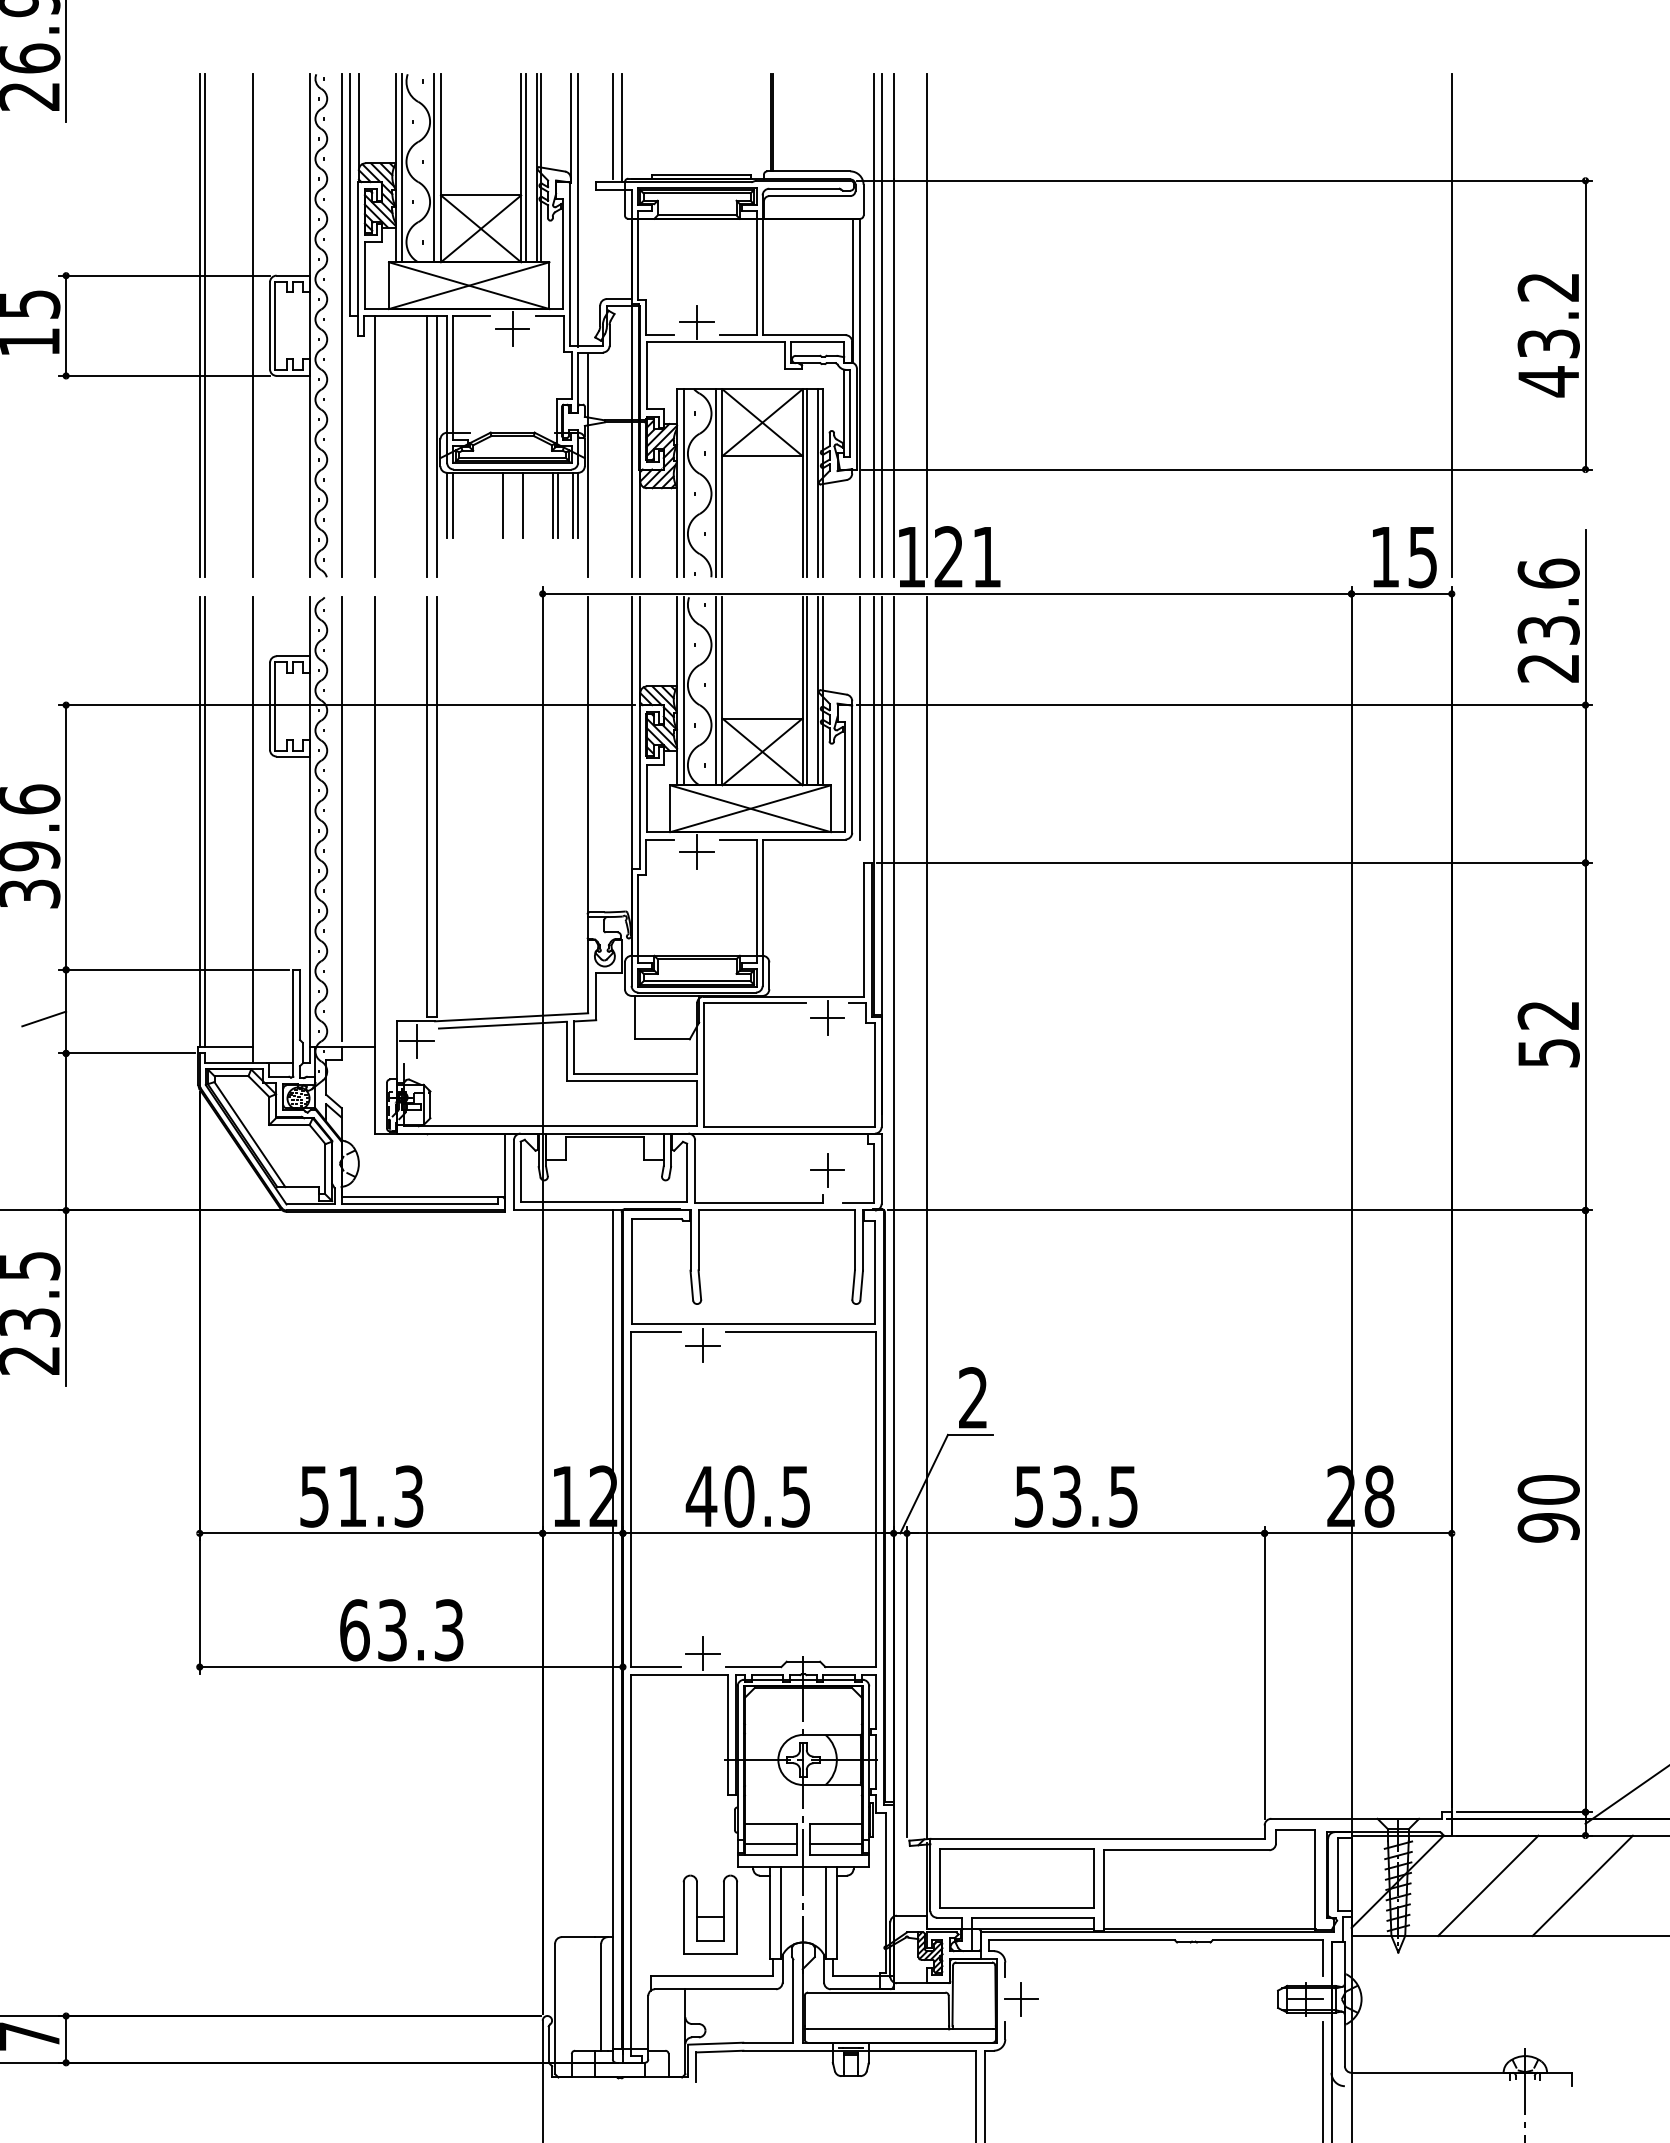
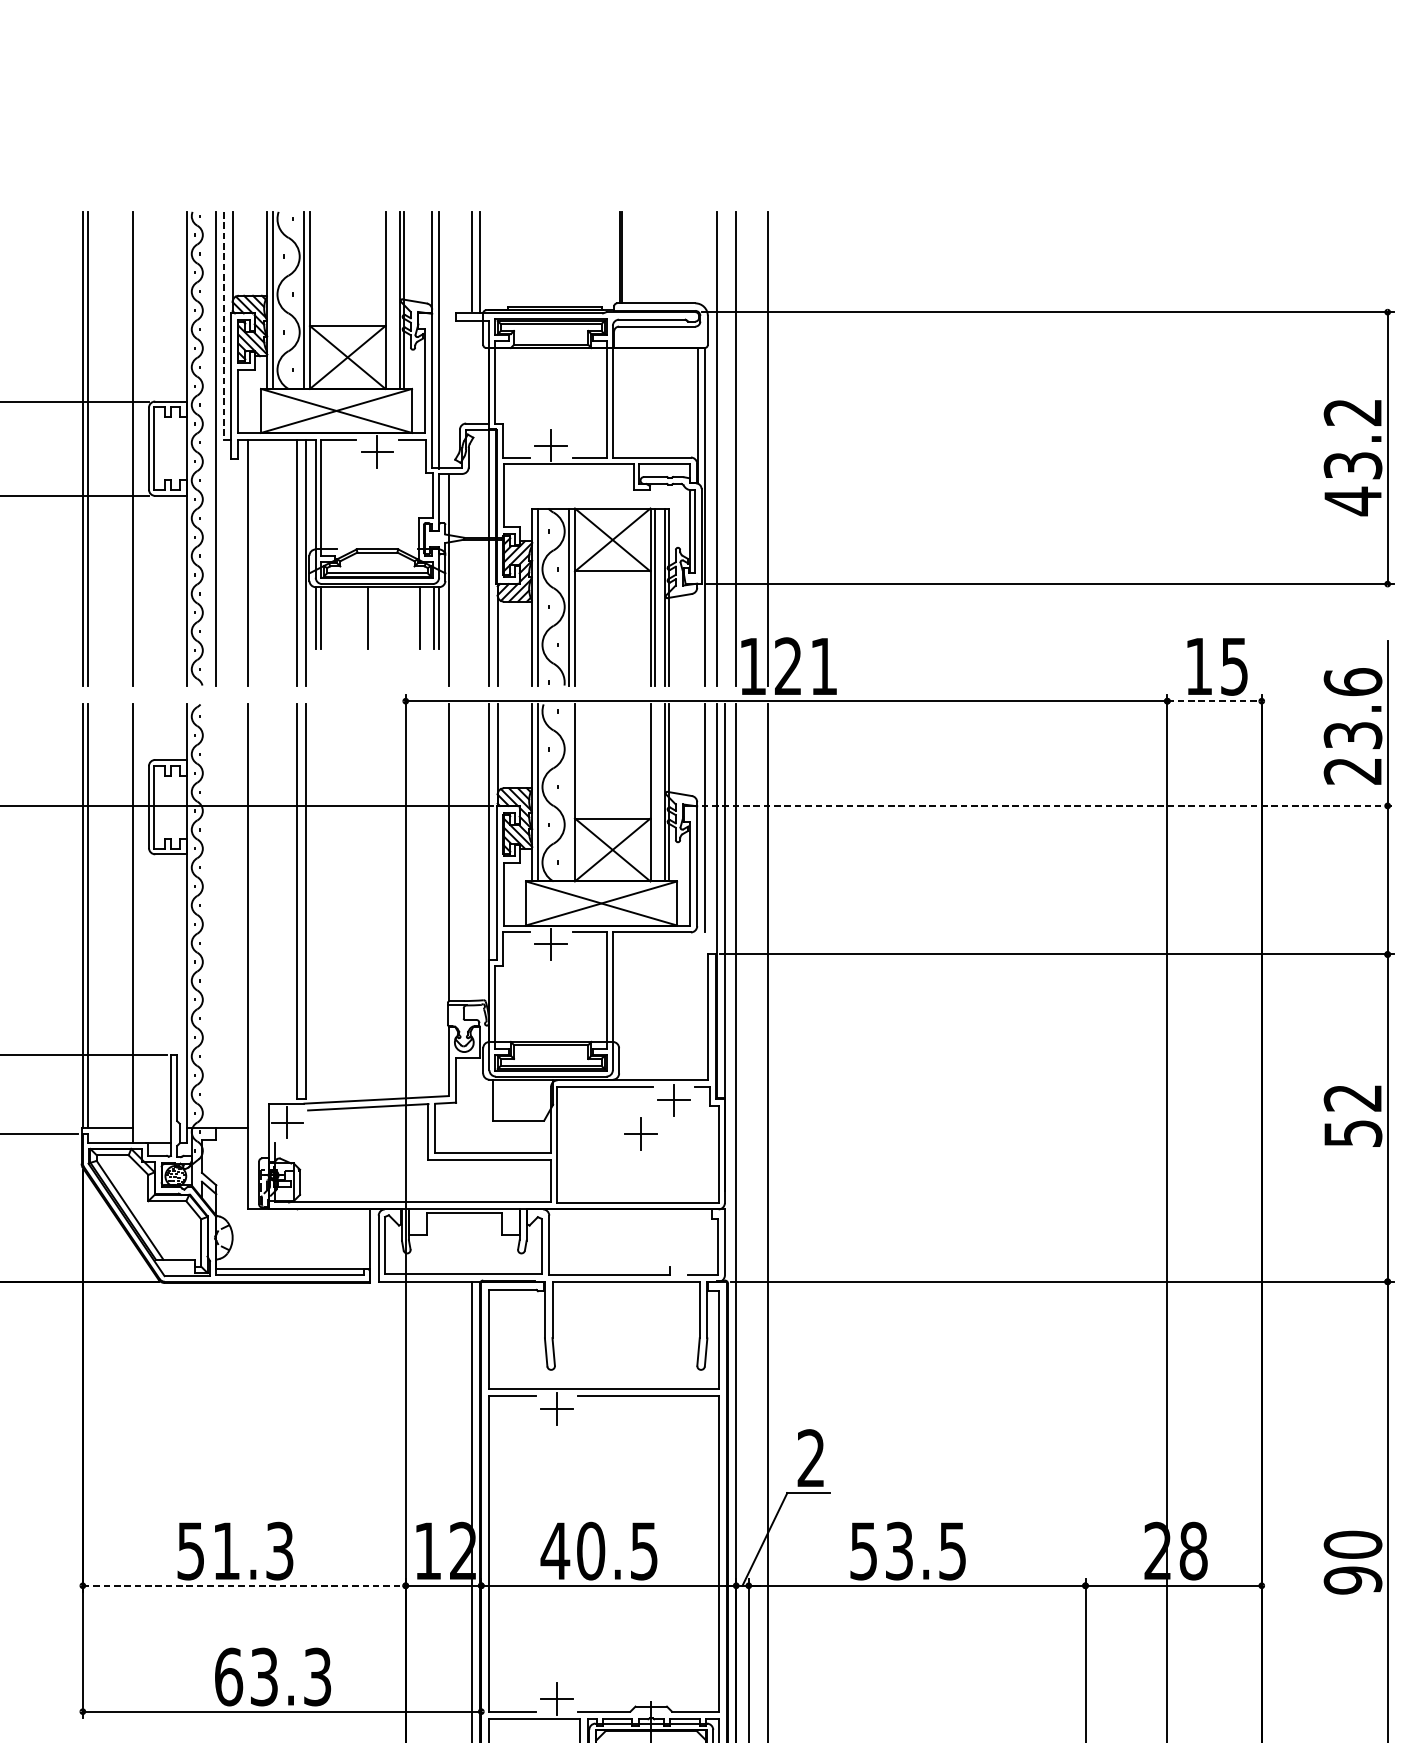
line: (525, 168) -> (389, 300), removed
line: (349, 195) -> (223, 326), solid -> dashed
line: (881, 325) -> (724, 448), removed
line: (1451, 325) -> (1261, 448), removed
line: (522, 505) -> (386, 617), removed
line: (553, 505) -> (415, 617), removed
line: (1402, 593) -> (1215, 700), solid -> dashed
line: (715, 691) -> (568, 793), removed
line: (807, 691) -> (655, 793), removed
line: (1224, 705) -> (1047, 806), solid -> dashed
line: (341, 818) -> (216, 912), removed
part: (827, 1170) -> (640, 1133), moved
line: (371, 1533) -> (244, 1585), solid -> dashed

